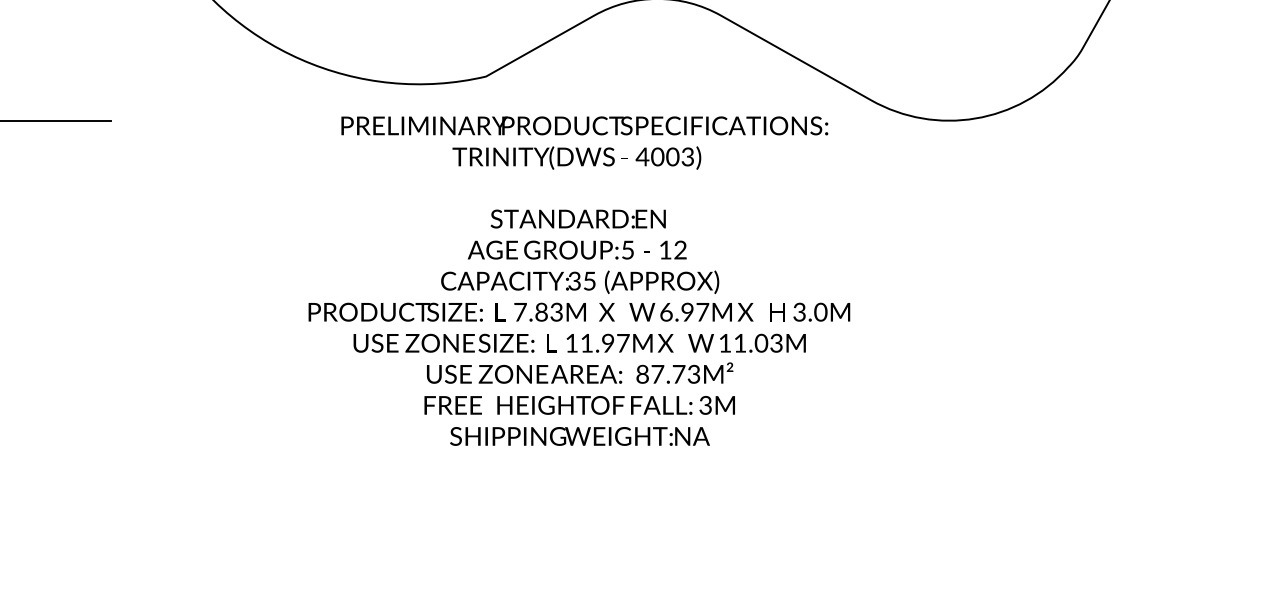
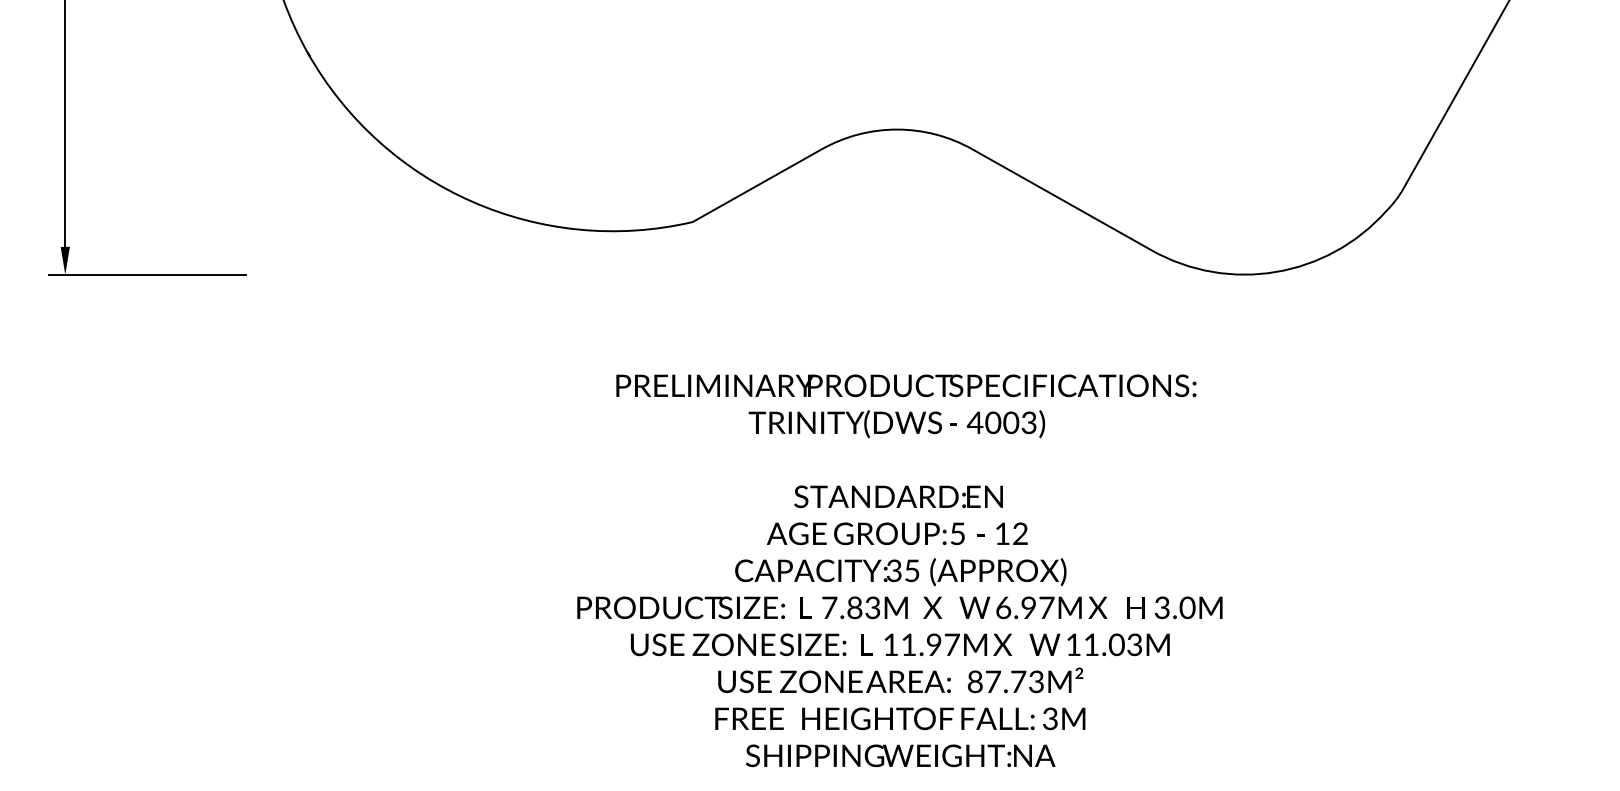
text: (579, 280) -> (899, 570), moved

